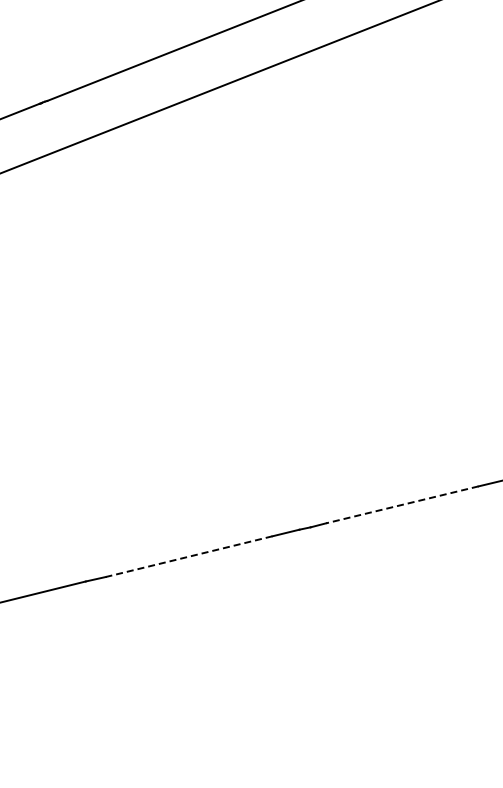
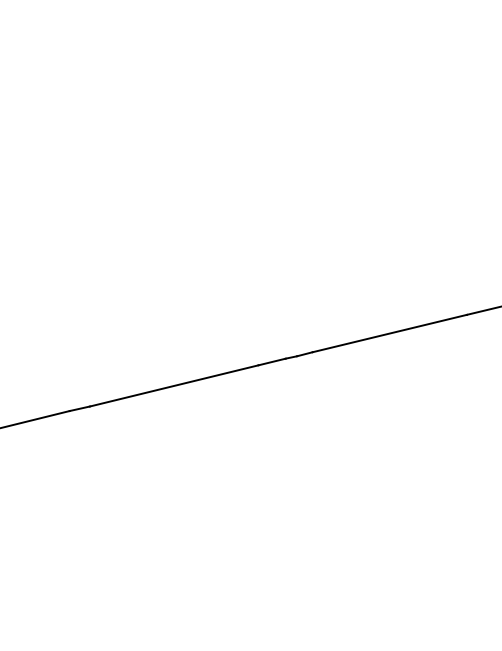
line: (401, 504) -> (388, 333), dashed -> solid
line: (189, 556) -> (174, 385), dashed -> solid

